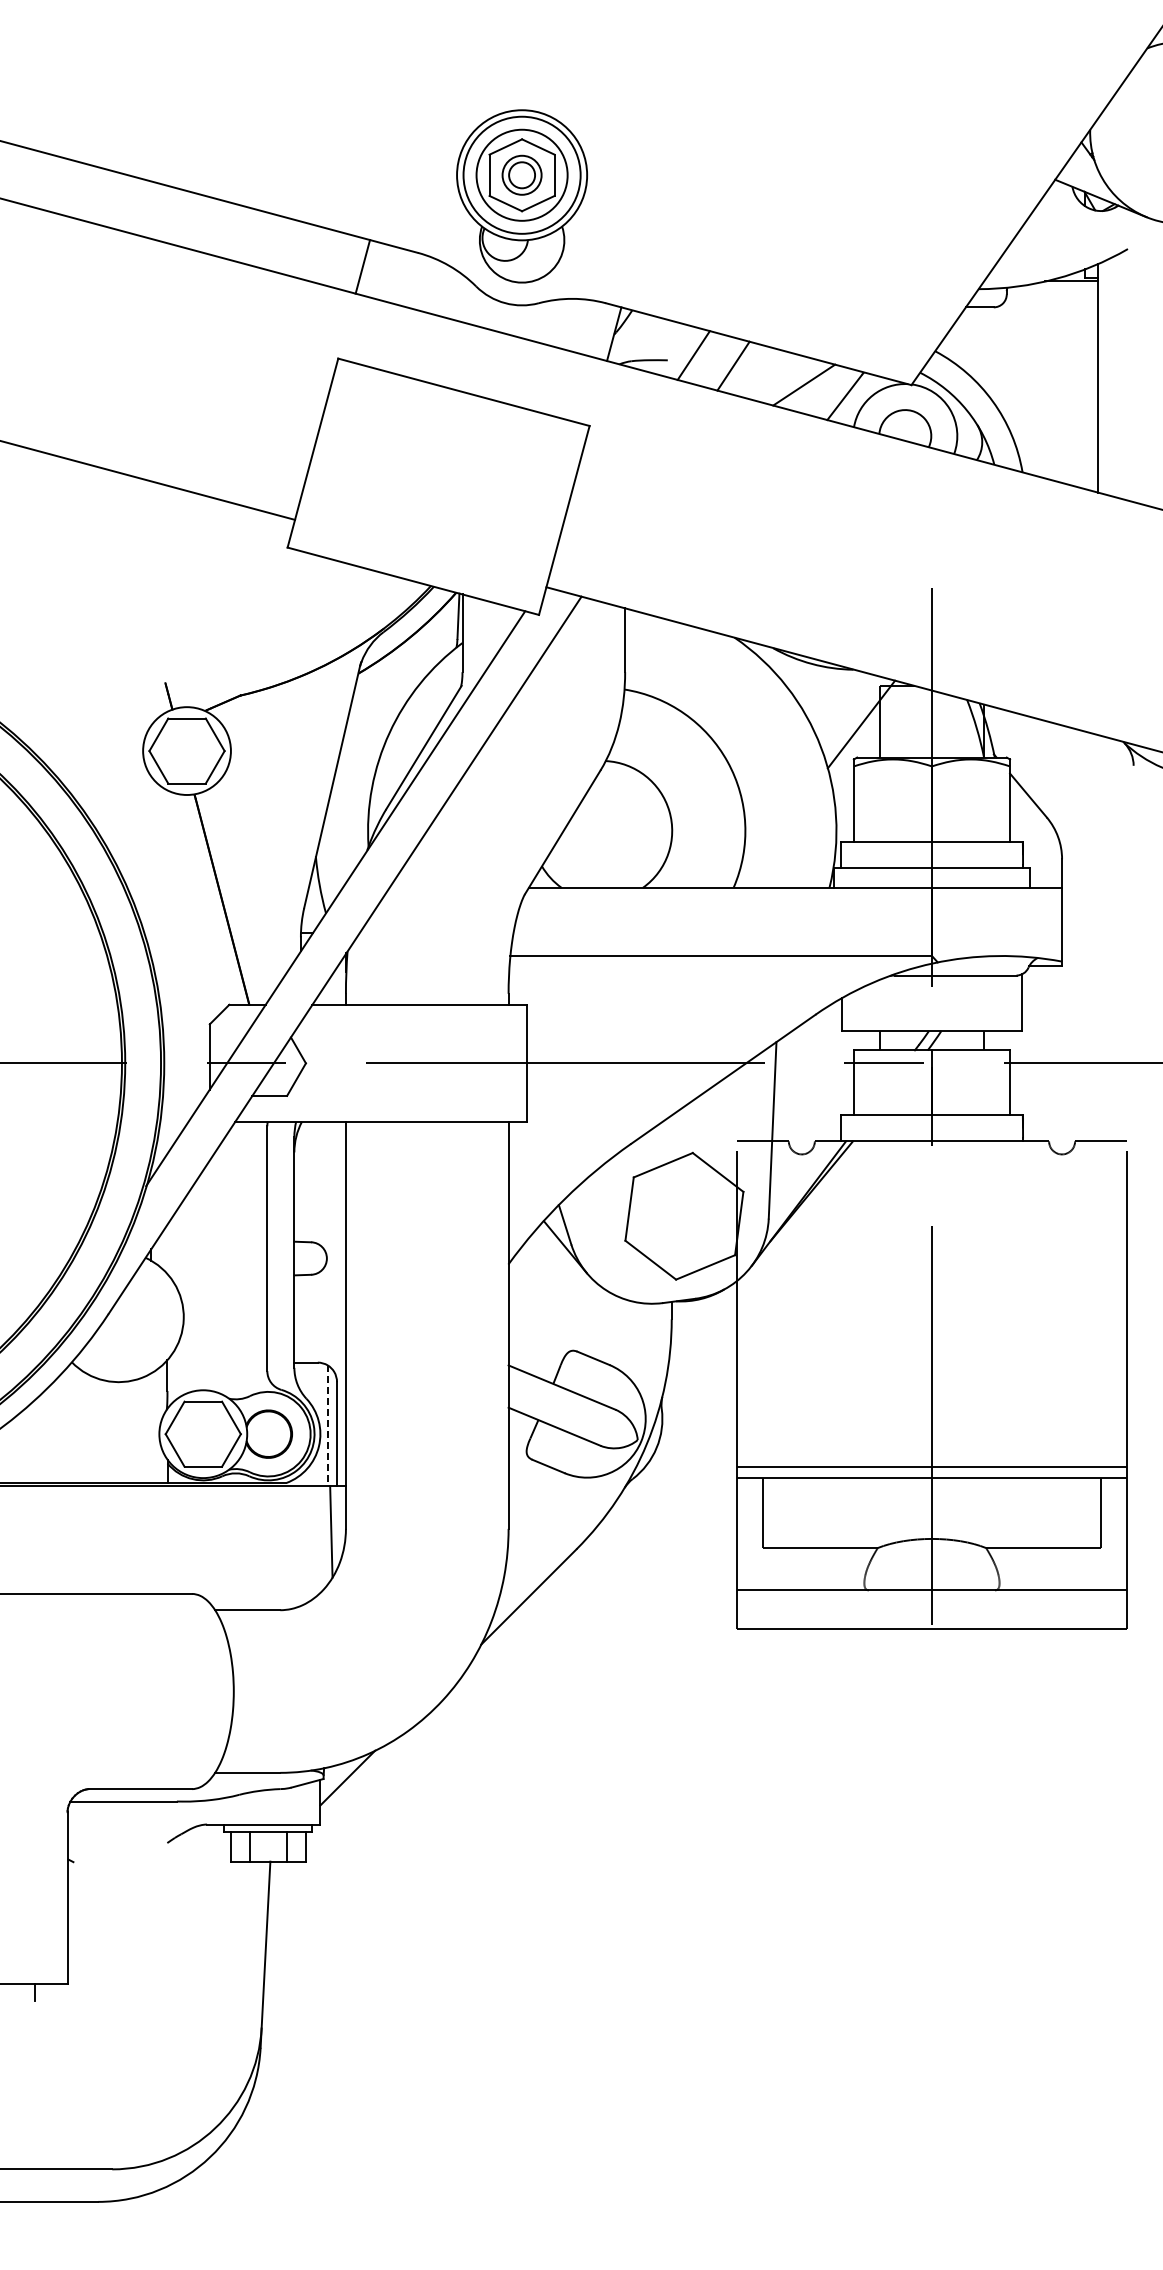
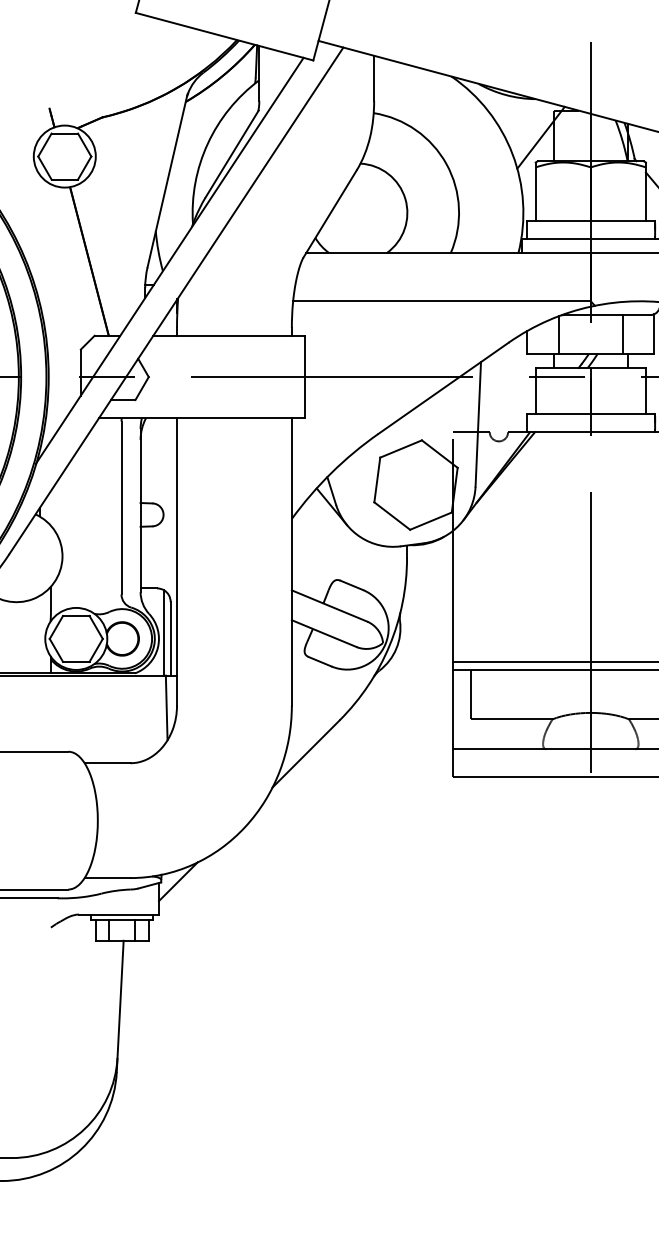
line: (977, 1002) -> (622, 334), added
line: (886, 1003) -> (558, 334), added
line: (327, 1426) -> (163, 633), dashed -> solid

